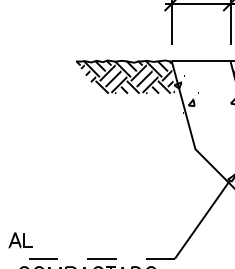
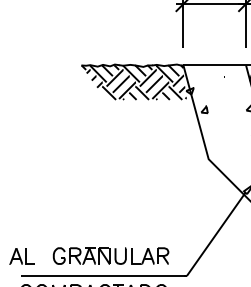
part: (103, 239) -> (110, 255), added
line: (96, 258) -> (103, 275), dashed -> solid

